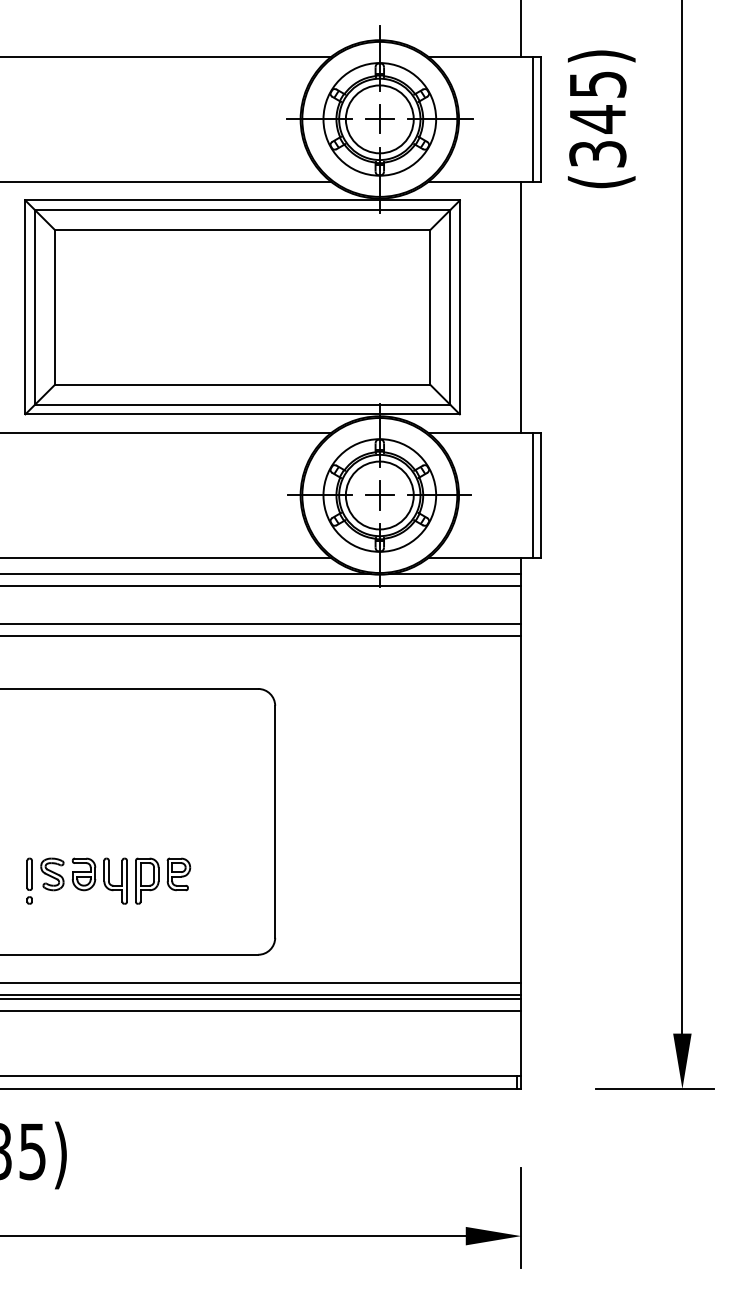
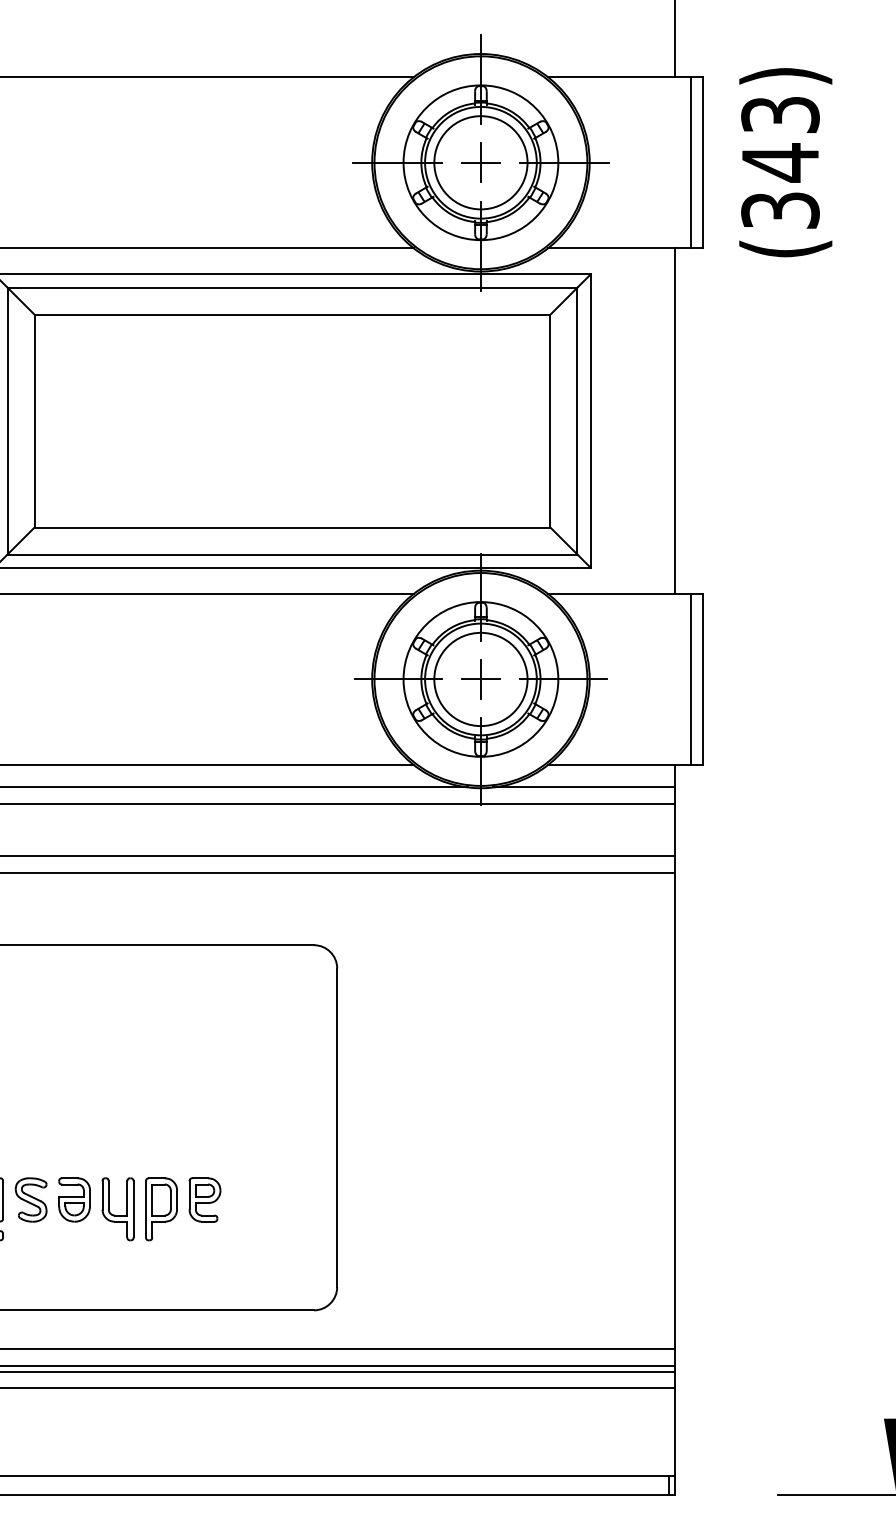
text: (597, 84) -> (779, 114), (345) -> (343)

